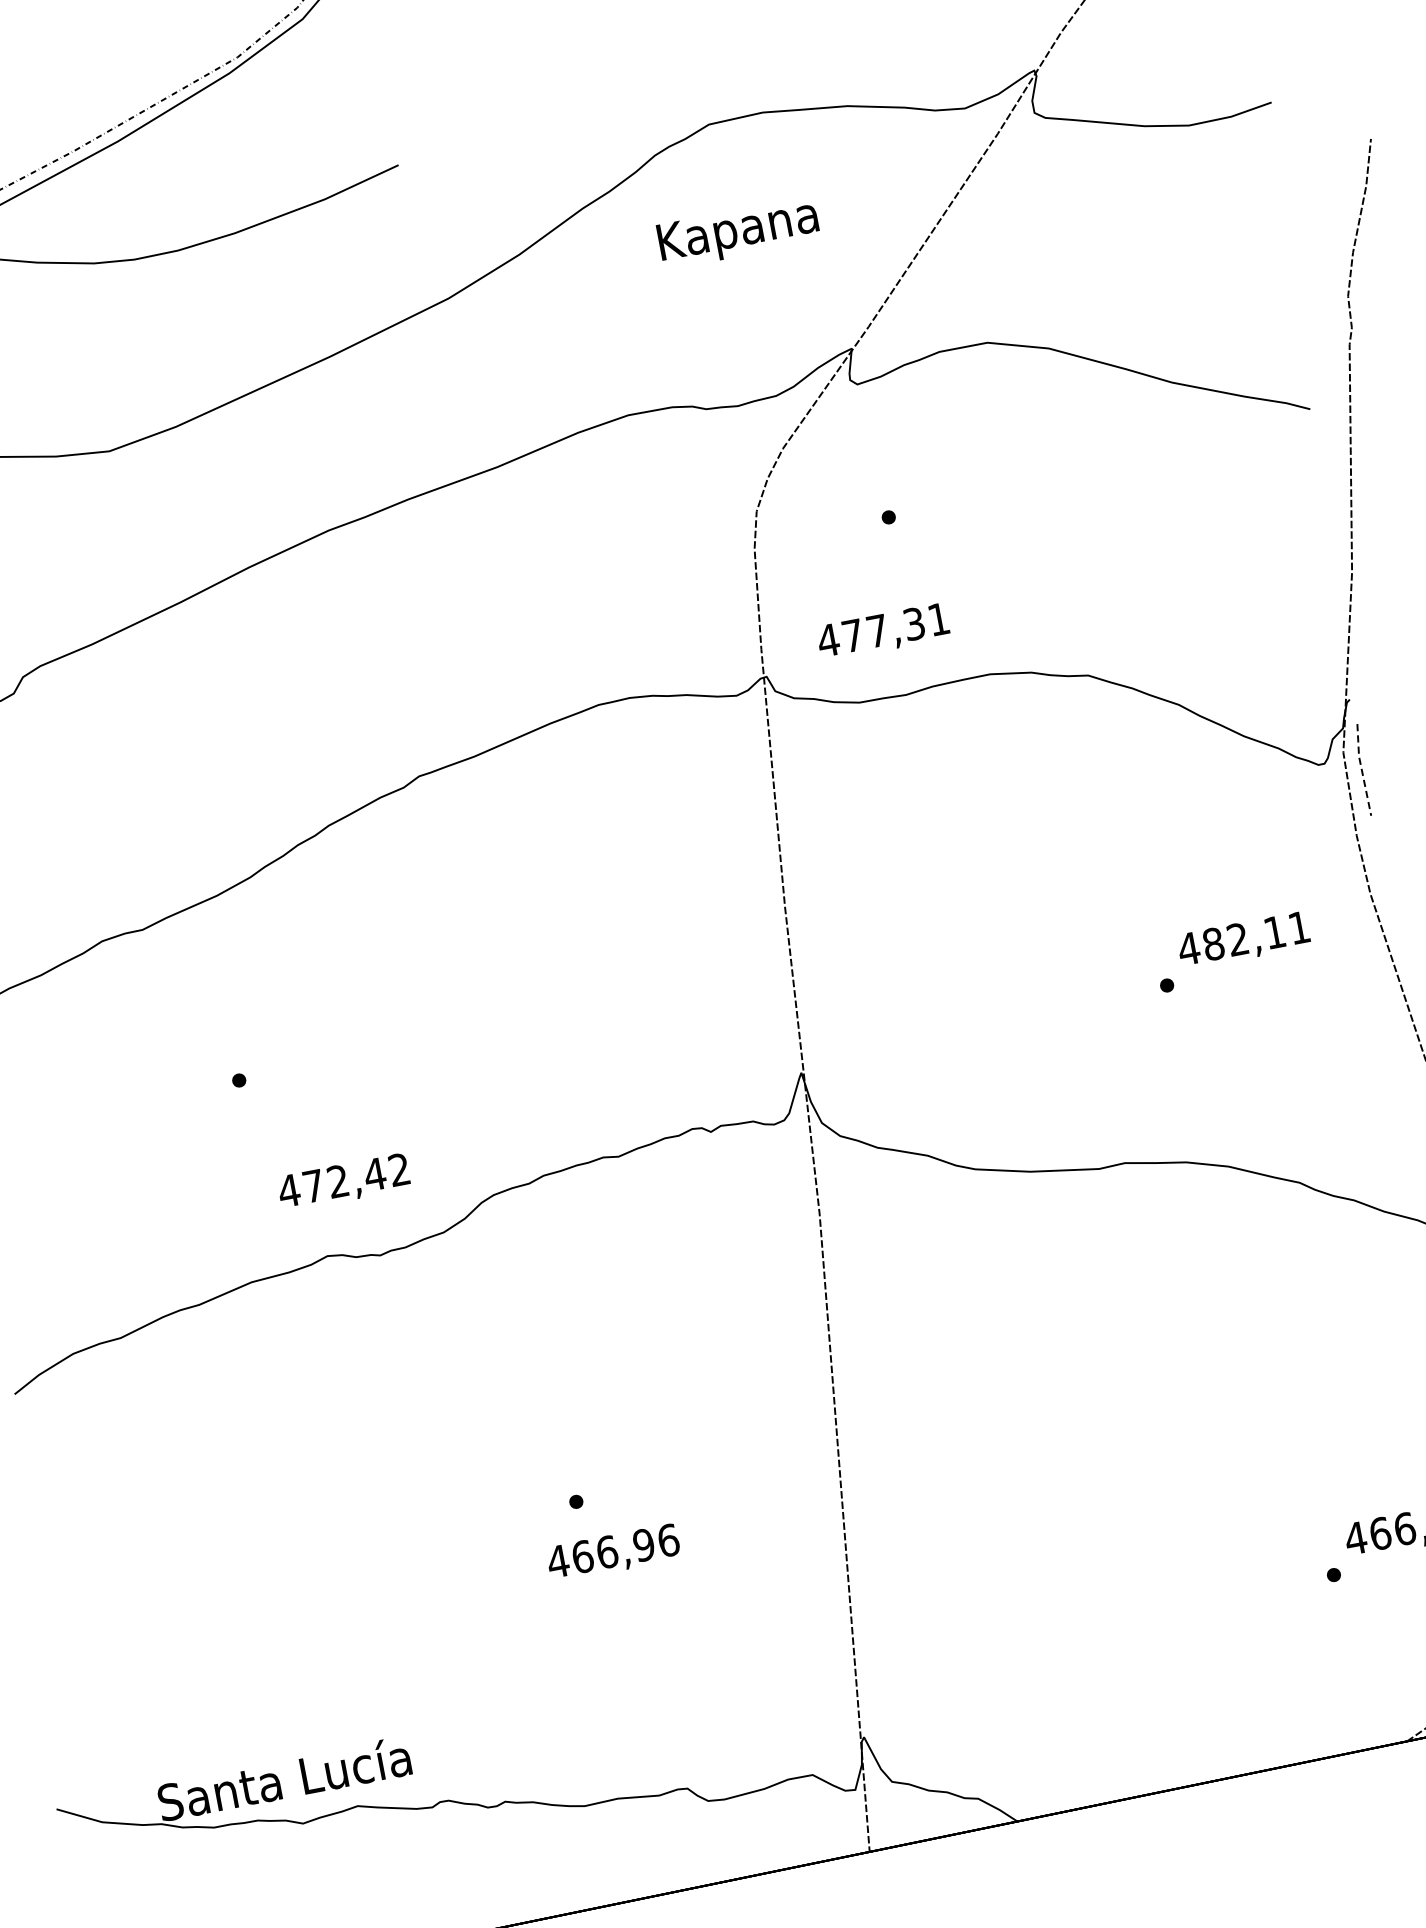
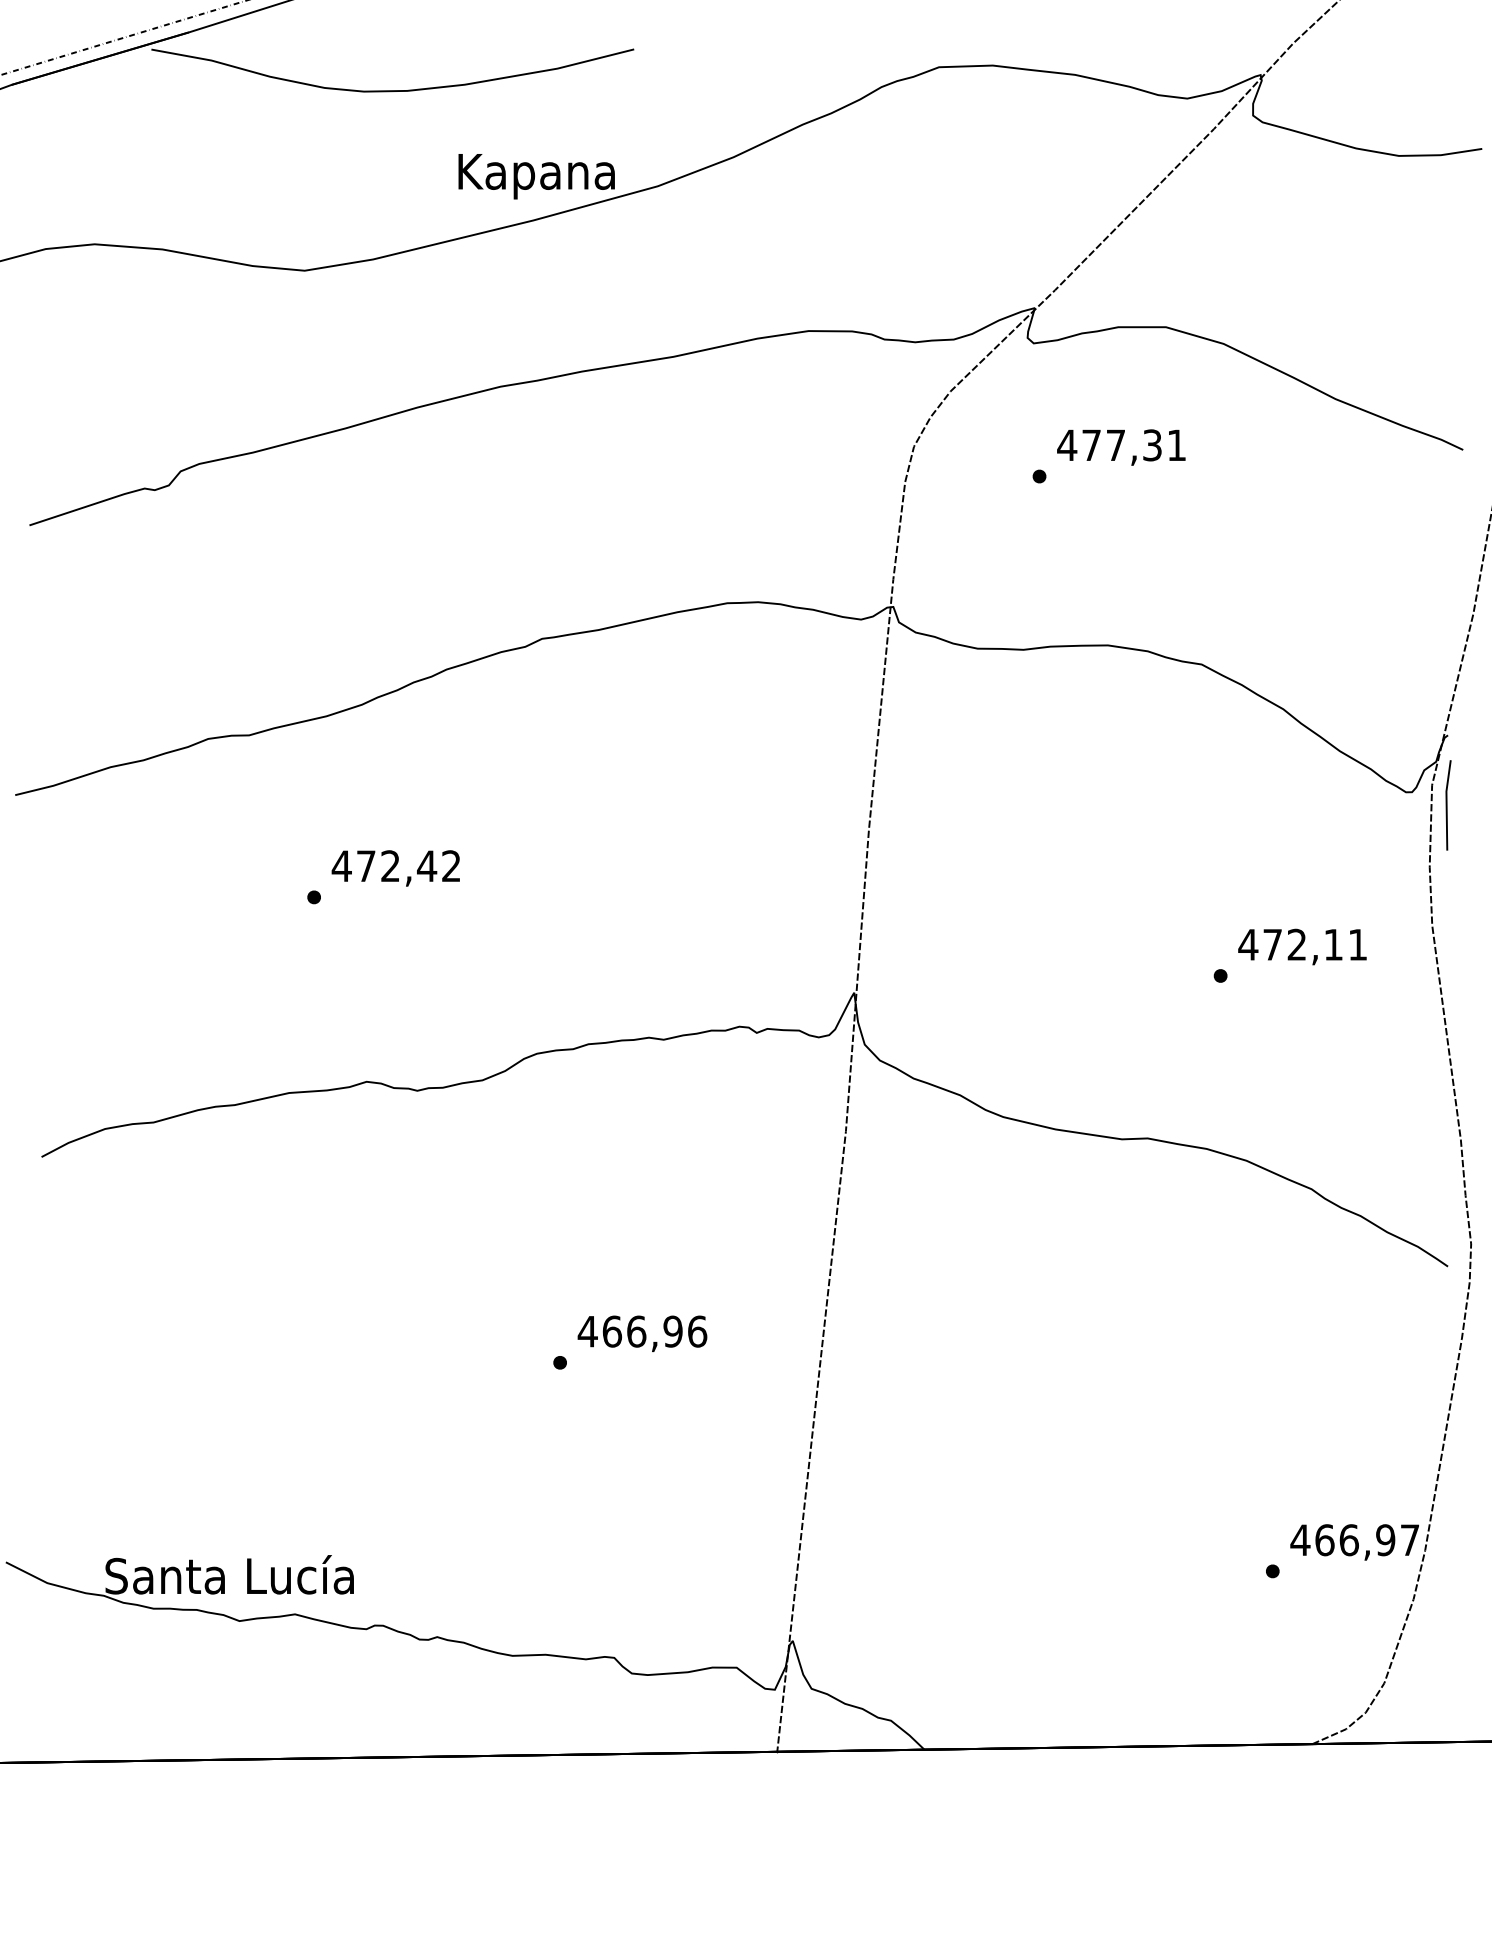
text: (738, 232) -> (536, 176), moved
text: (883, 632) -> (1121, 447), moved
line: (1361, 770) -> (1446, 805), dashed -> solid
text: (1213, 943) -> (1272, 944), 482,11 -> 472,11
text: (343, 1182) -> (395, 868), moved
text: (613, 1552) -> (642, 1333), moved

